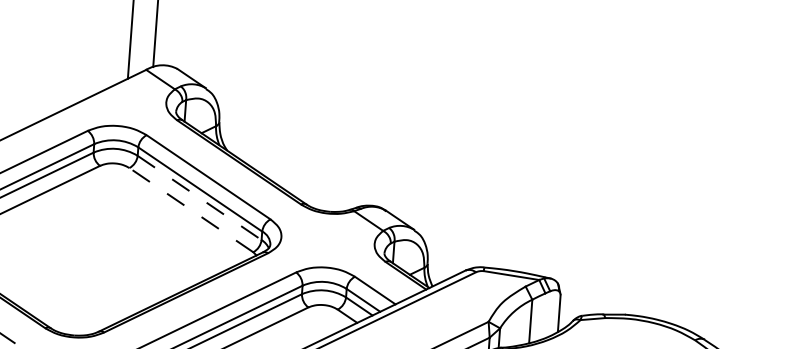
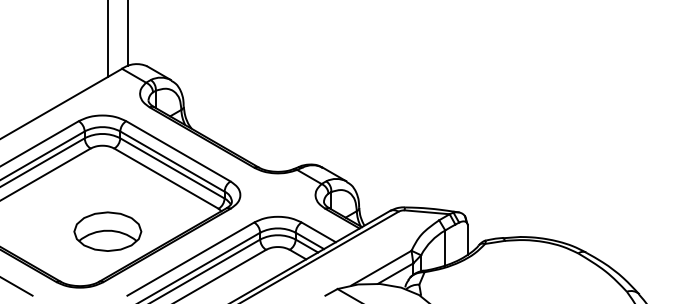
line: (199, 198) -> (172, 168), dashed -> solid
line: (191, 209) -> (166, 178), dashed -> solid
part: (113, 270) -> (107, 231), added

